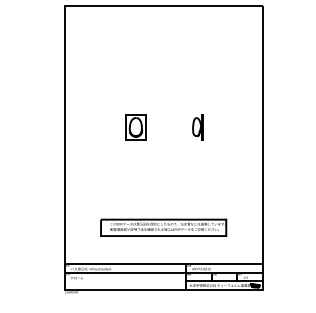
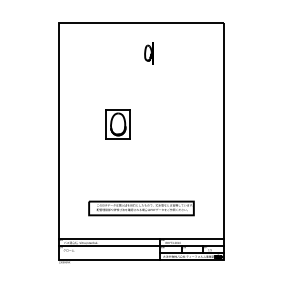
part: (136, 127) -> (118, 124), size x1.4
part: (197, 127) -> (148, 53), moved

